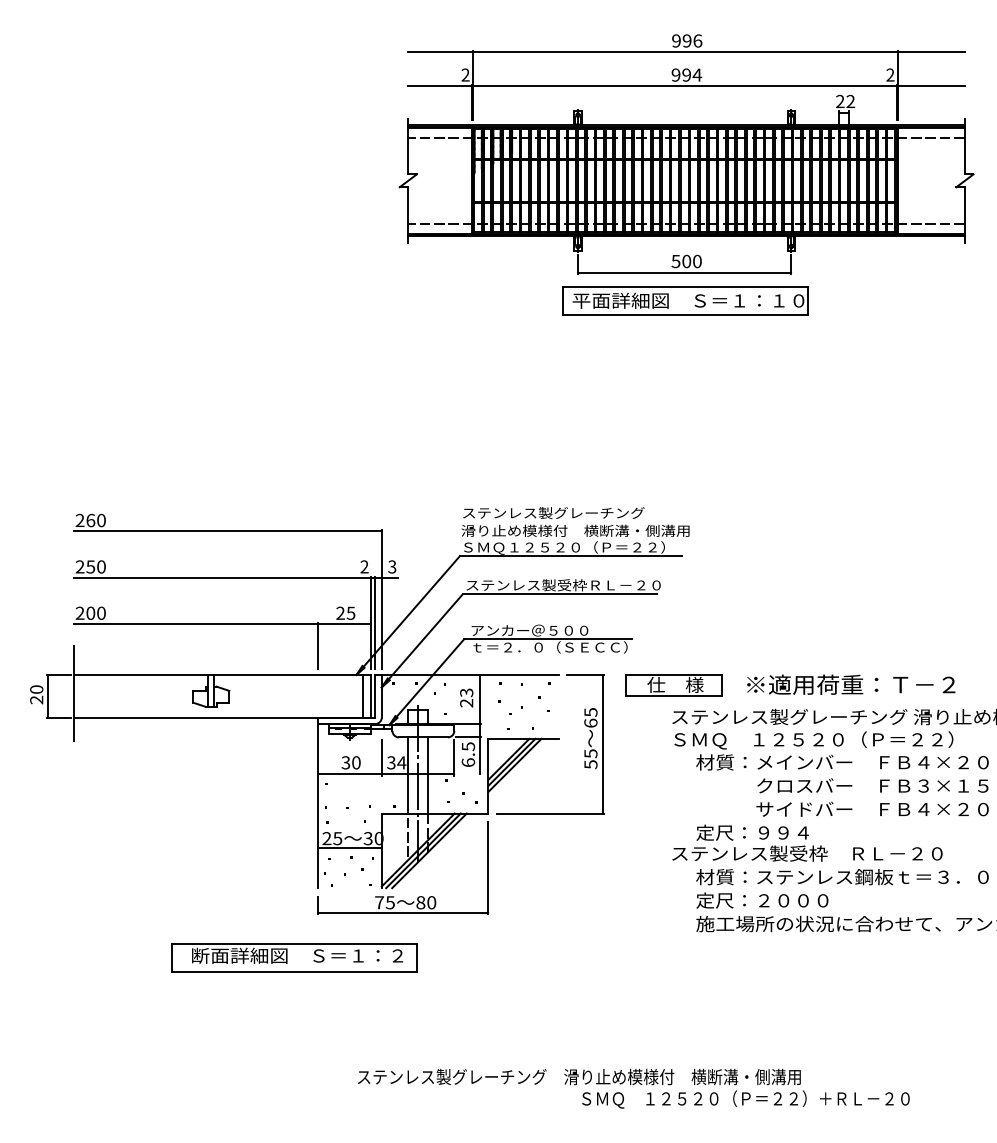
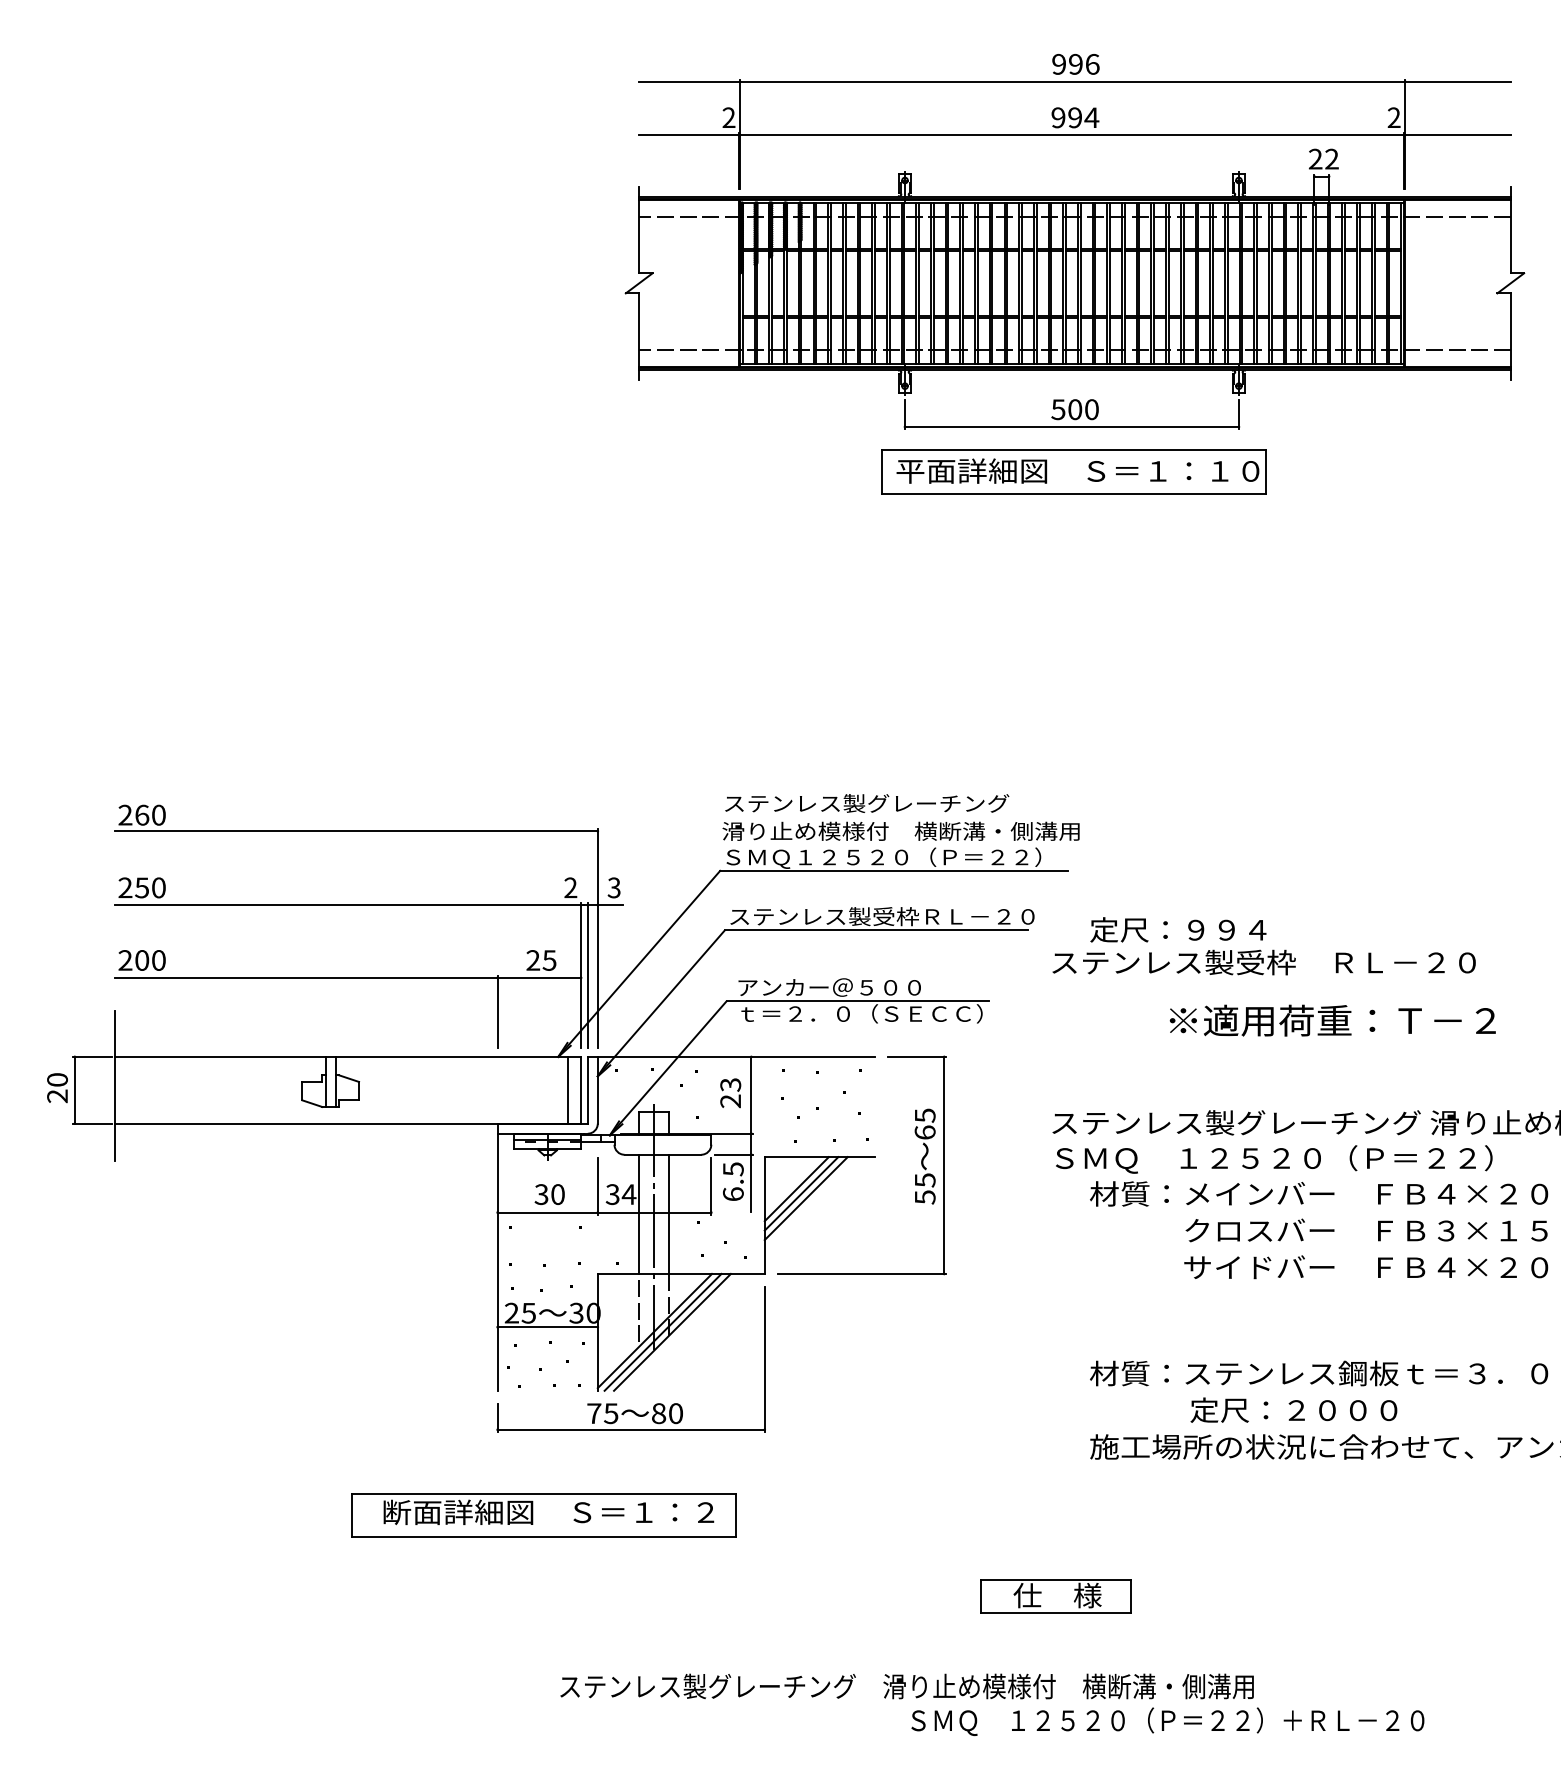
text: (851, 684) -> (1333, 1020), moved
part: (673, 685) -> (1054, 1596), moved
text: (807, 842) -> (1264, 945), moved
text: (762, 900) -> (1294, 1410), moved
part: (294, 957) -> (544, 1515), moved

